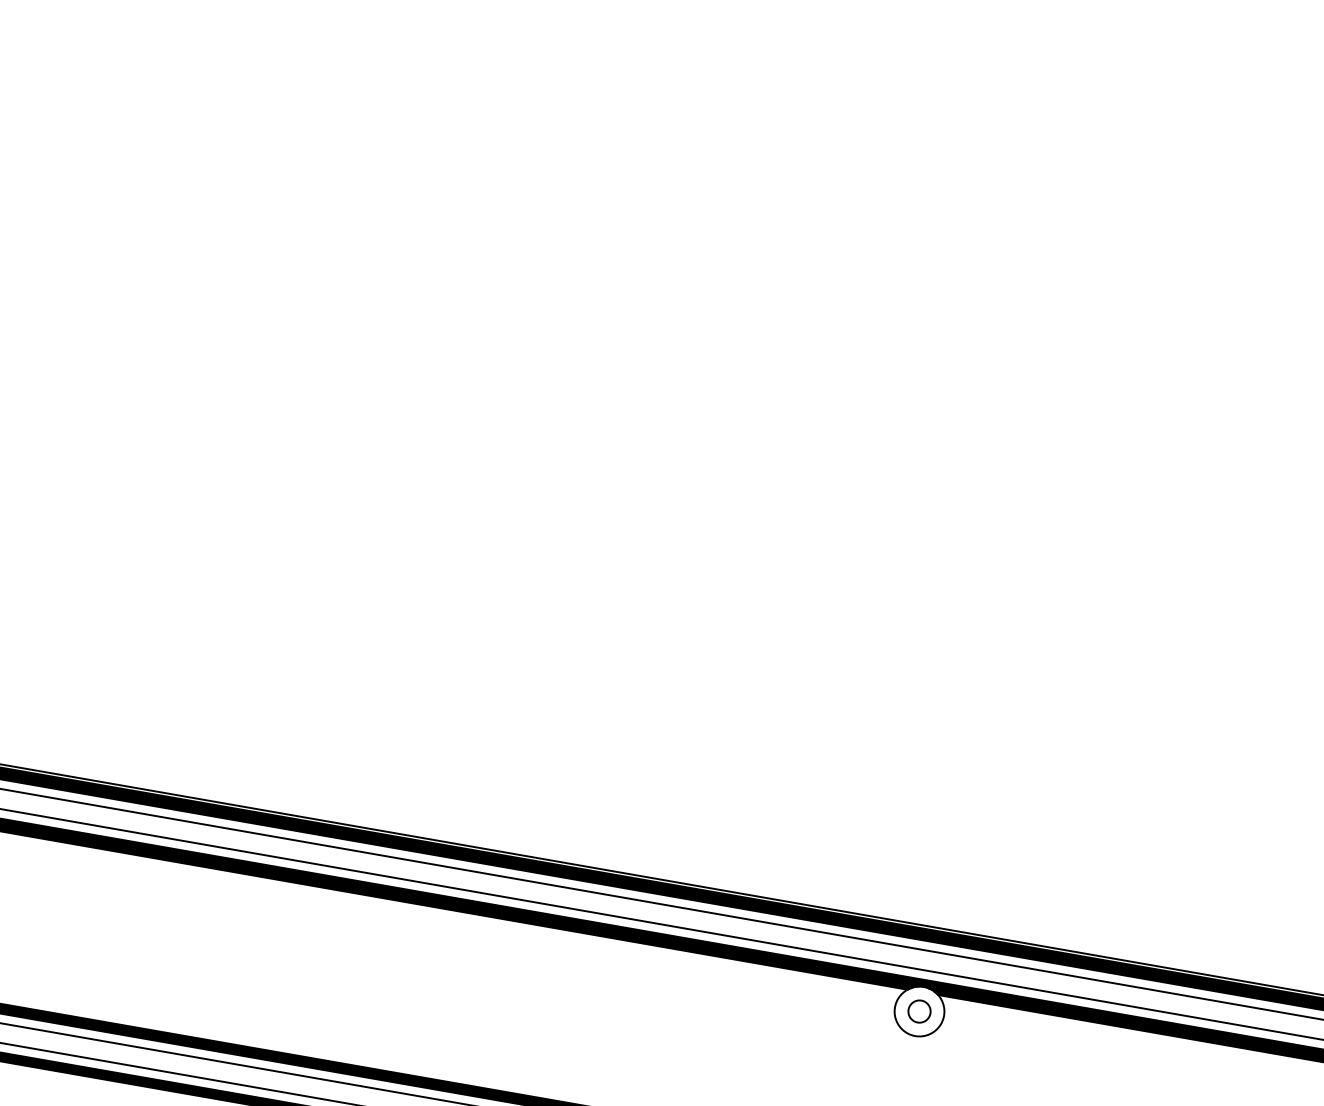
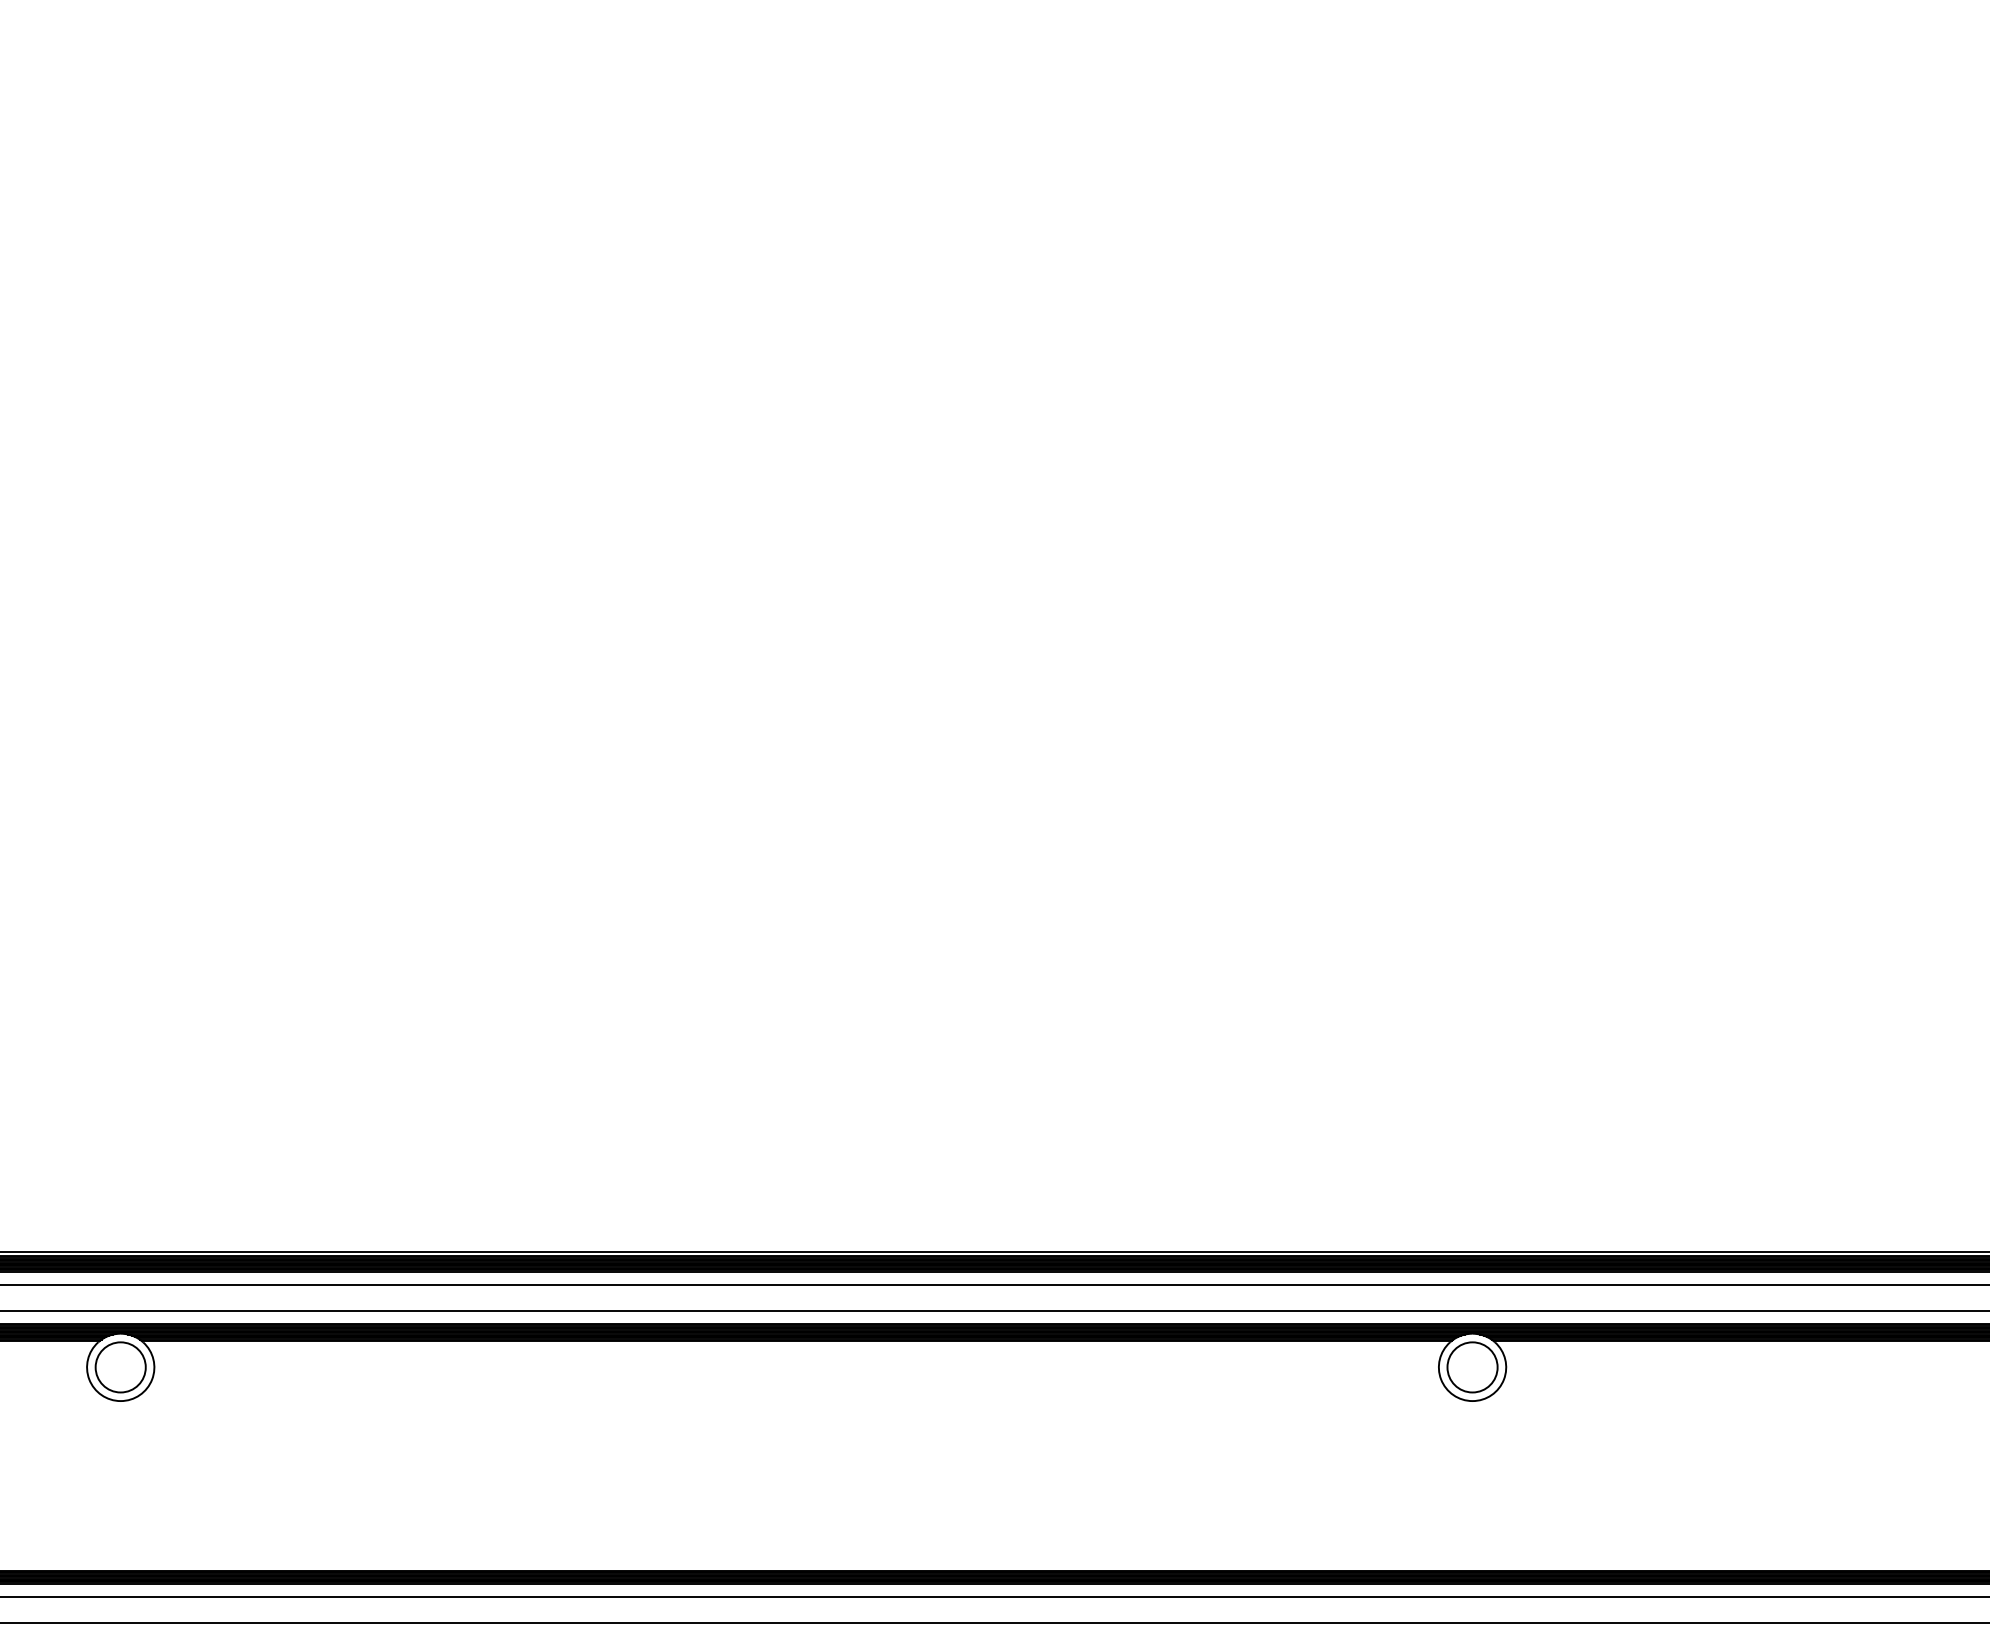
circle: (919, 1011) -> (1472, 1367), size x1.67

